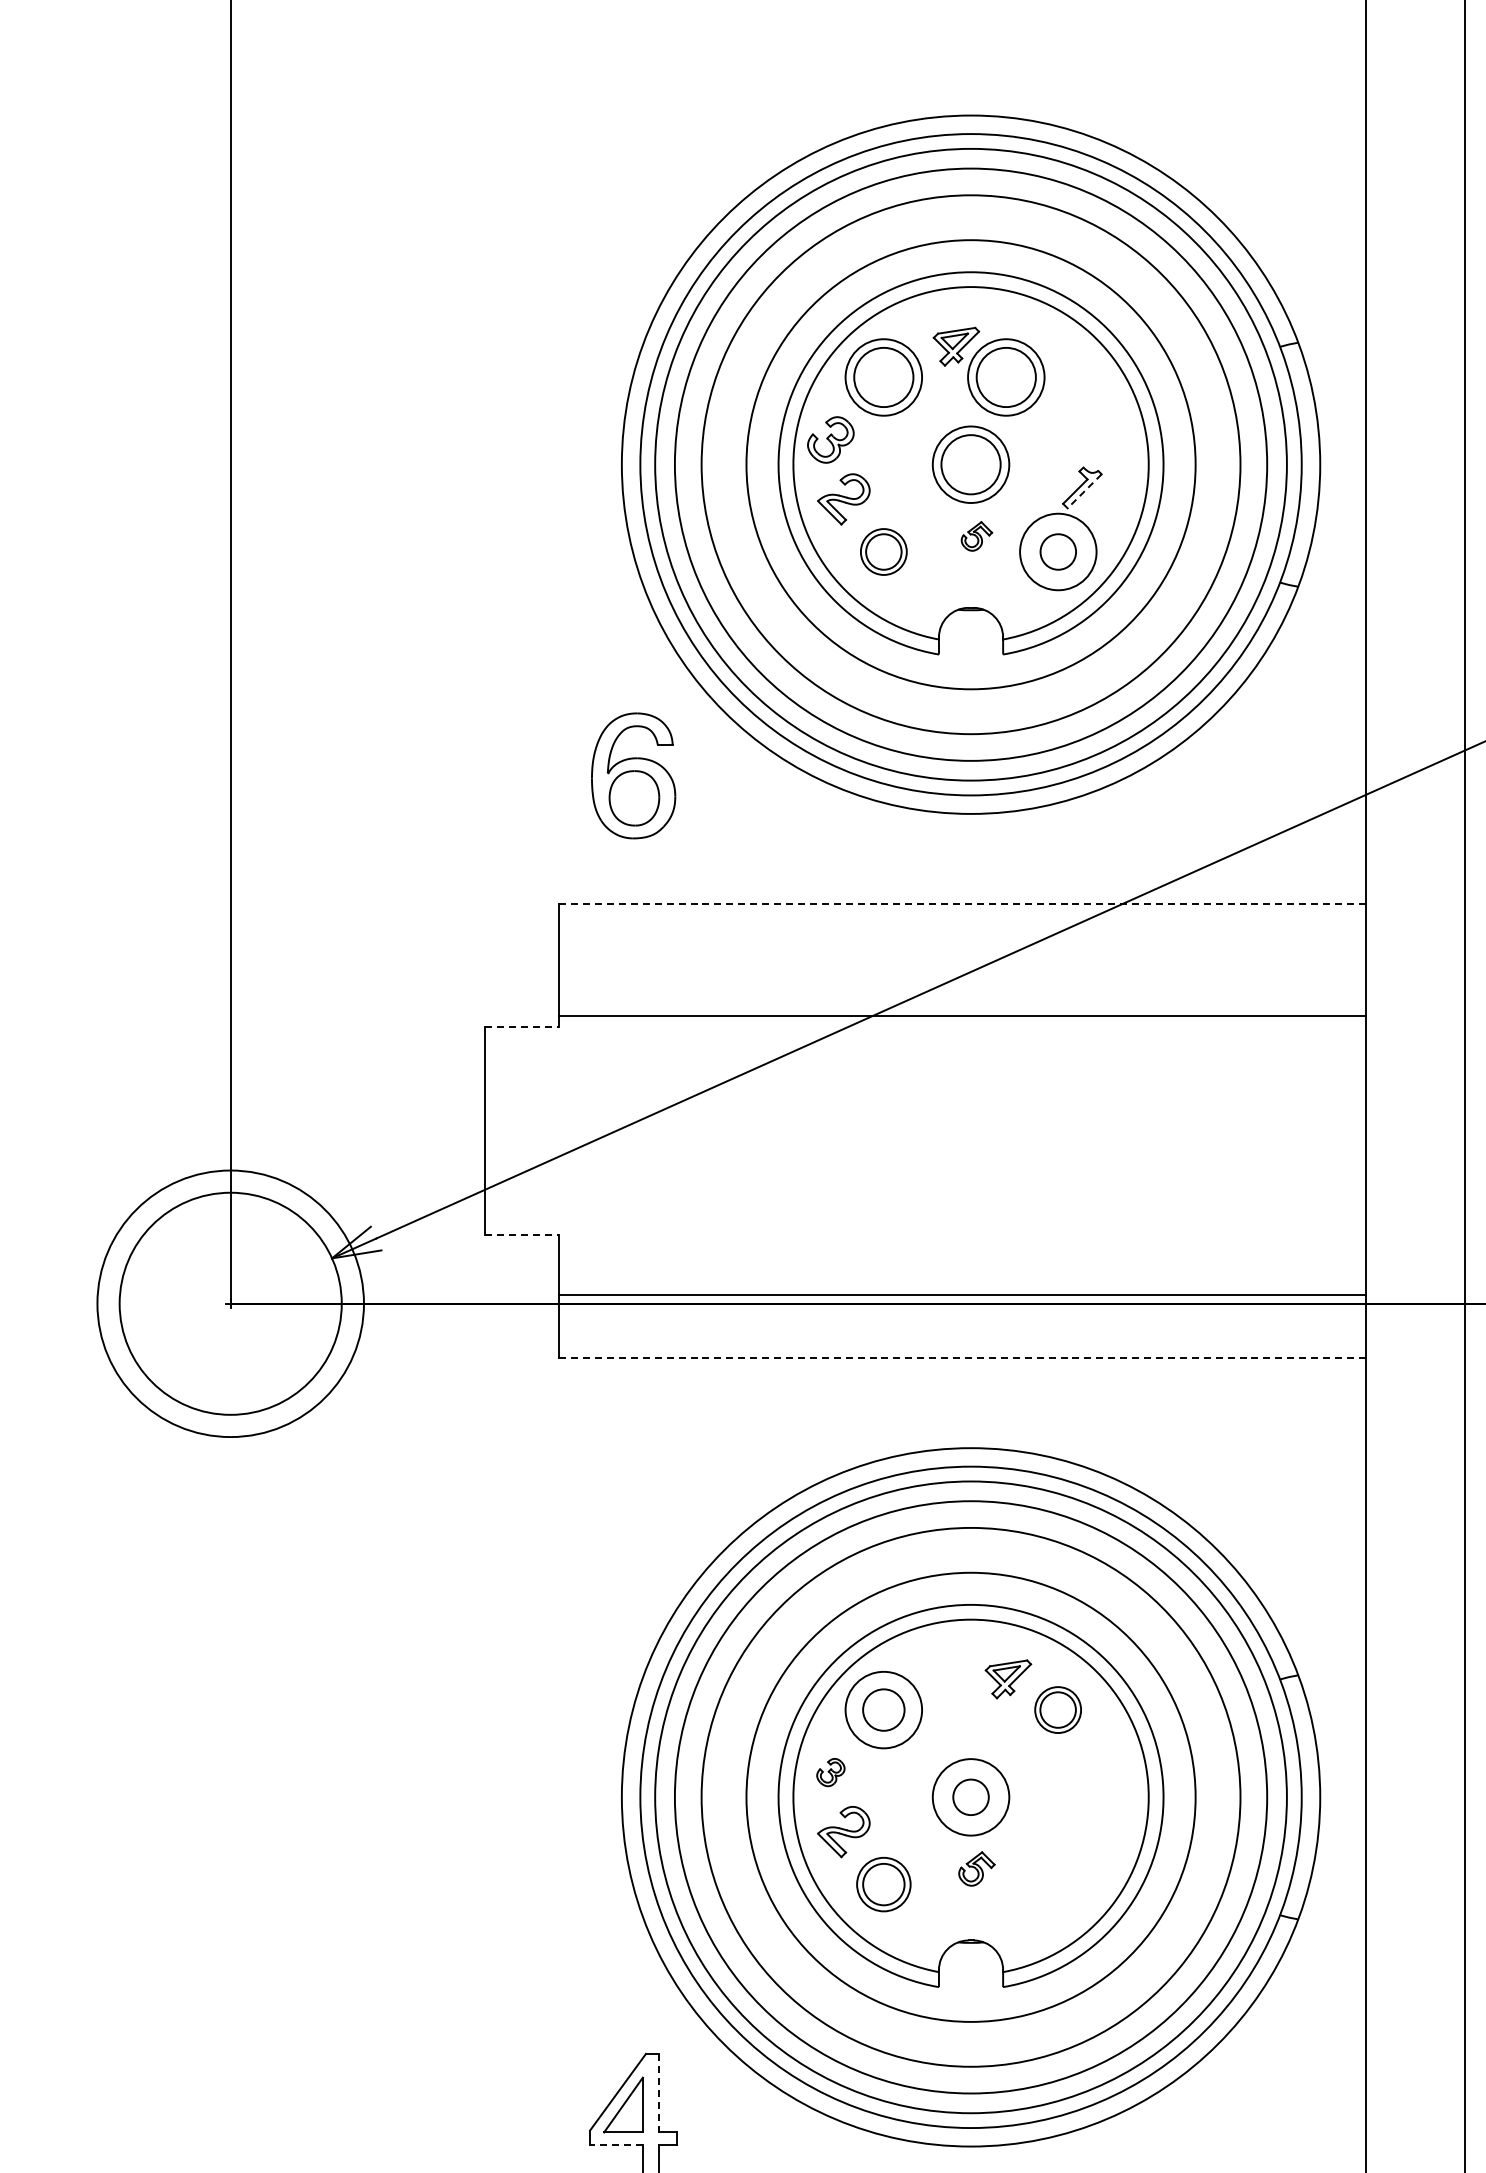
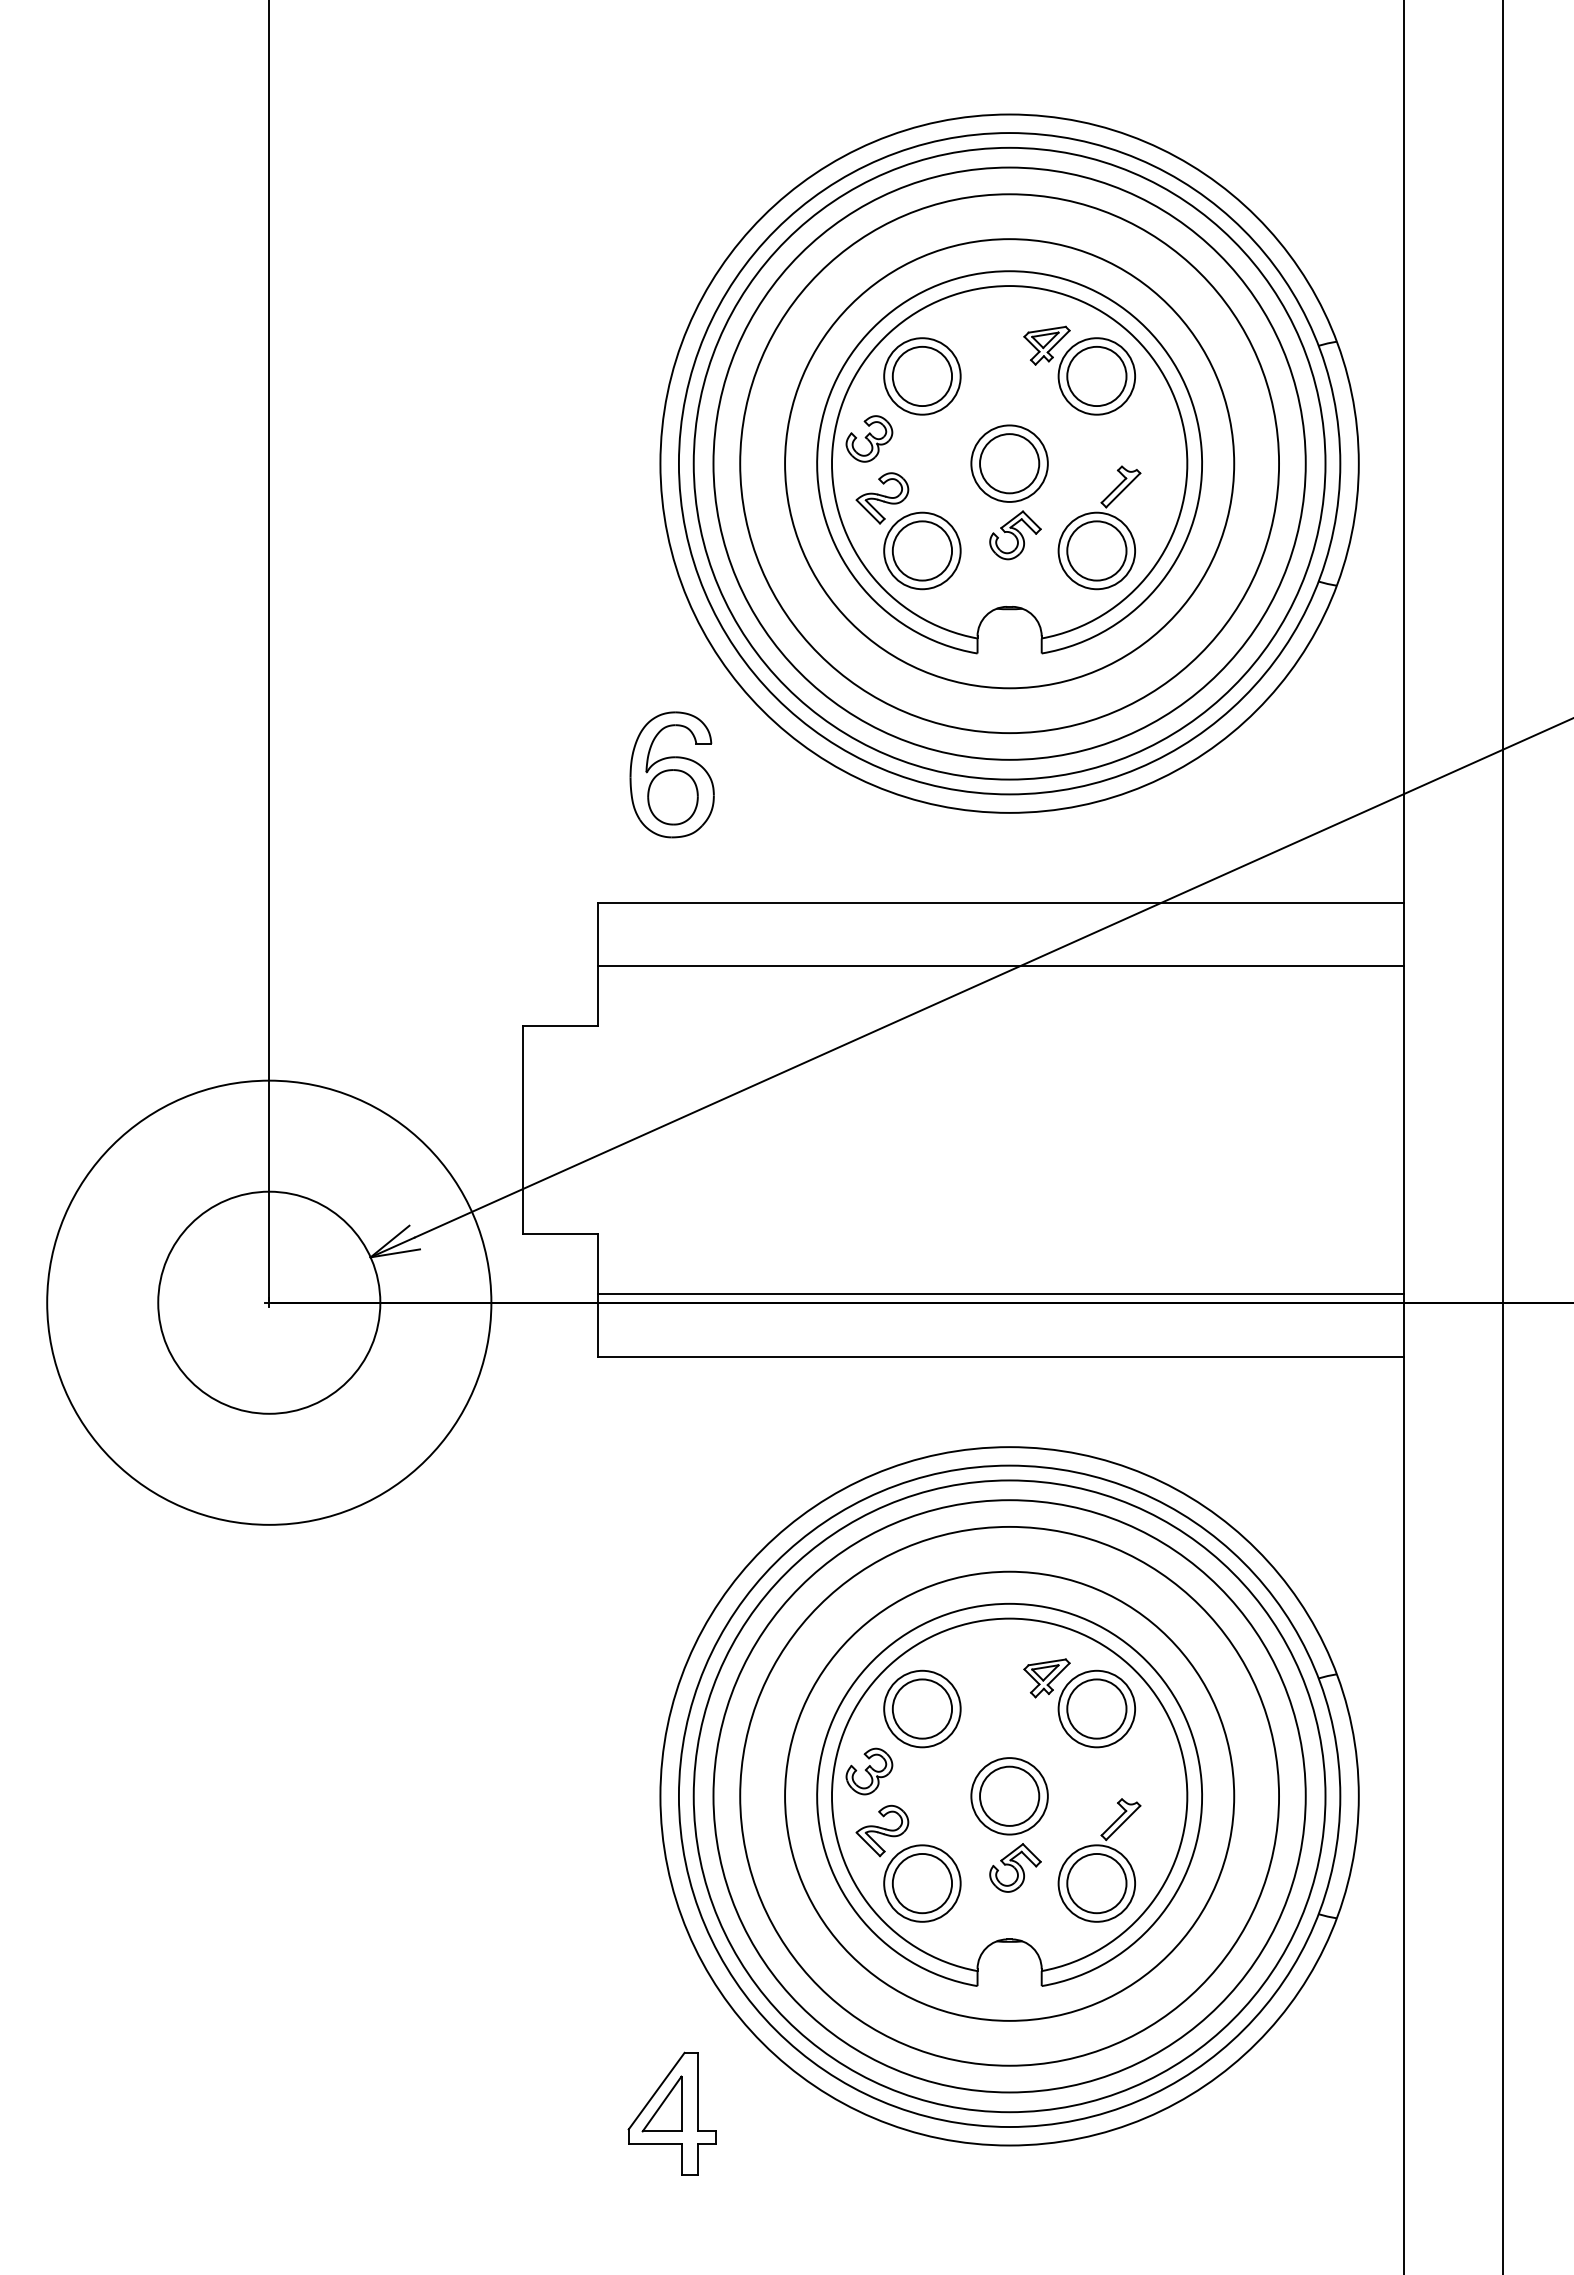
part: (988, 371) -> (1079, 370), moved
line: (1083, 491) -> (1122, 490), dashed -> solid
part: (976, 536) -> (1015, 535), size x1.67
part: (883, 551) -> (922, 550), size x1.67
circle: (1057, 551) -> (1096, 550), size x1.67
line: (961, 903) -> (1000, 902), dashed -> solid
line: (961, 1015) -> (1000, 965), moved
line: (521, 1027) -> (560, 1026), dashed -> solid
line: (521, 1234) -> (560, 1233), dashed -> solid
circle: (230, 1303) -> (269, 1302), size x1.67
line: (961, 1358) -> (1000, 1357), dashed -> solid
circle: (883, 1709) -> (922, 1708), size x1.43
part: (1057, 1709) -> (1096, 1708), size x1.67
part: (830, 1772) -> (869, 1771), size x1.67
circle: (970, 1796) -> (1009, 1795), size x1.67
part: (1060, 1861) -> (1099, 1860), added
part: (976, 1868) -> (1015, 1867), size x1.43
part: (883, 1884) -> (922, 1883), size x1.43
line: (658, 2093) -> (697, 2092), dashed -> solid
line: (616, 2145) -> (655, 2144), dashed -> solid

